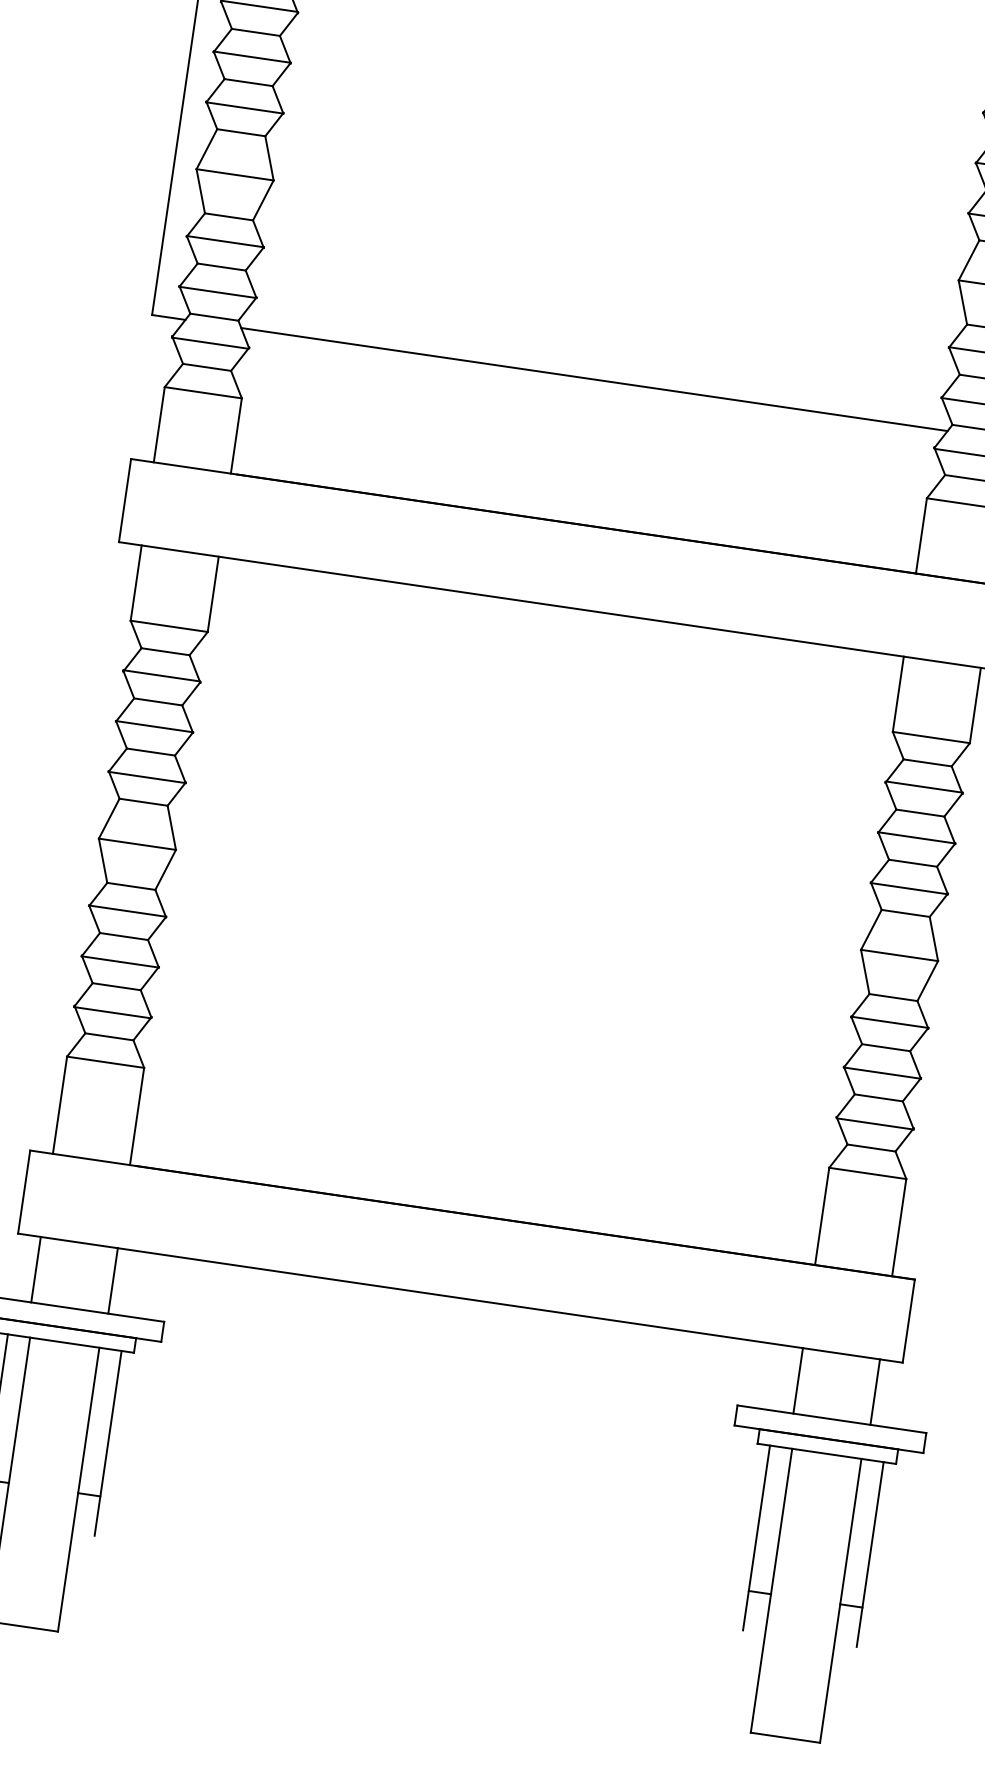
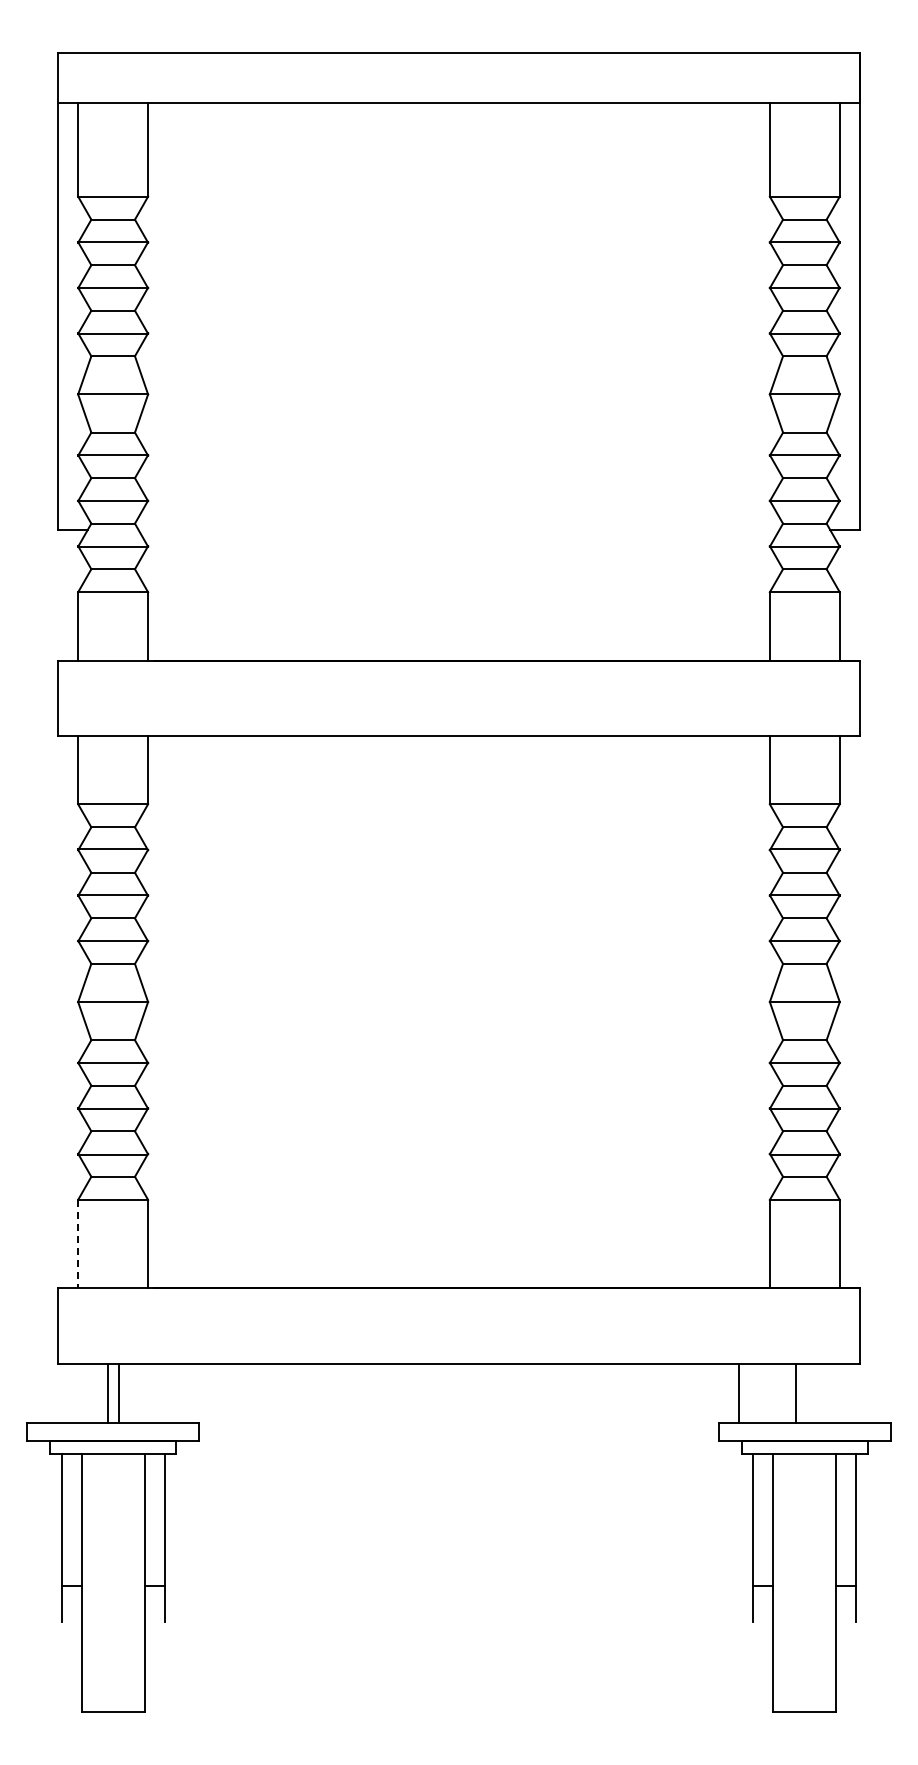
line: (593, 379) -> (458, 529), removed
line: (60, 1105) -> (78, 1244), solid -> dashed
line: (36, 1268) -> (108, 1392), moved
line: (113, 1280) -> (119, 1392), moved
line: (797, 1380) -> (738, 1392), moved
line: (875, 1391) -> (795, 1392), moved

